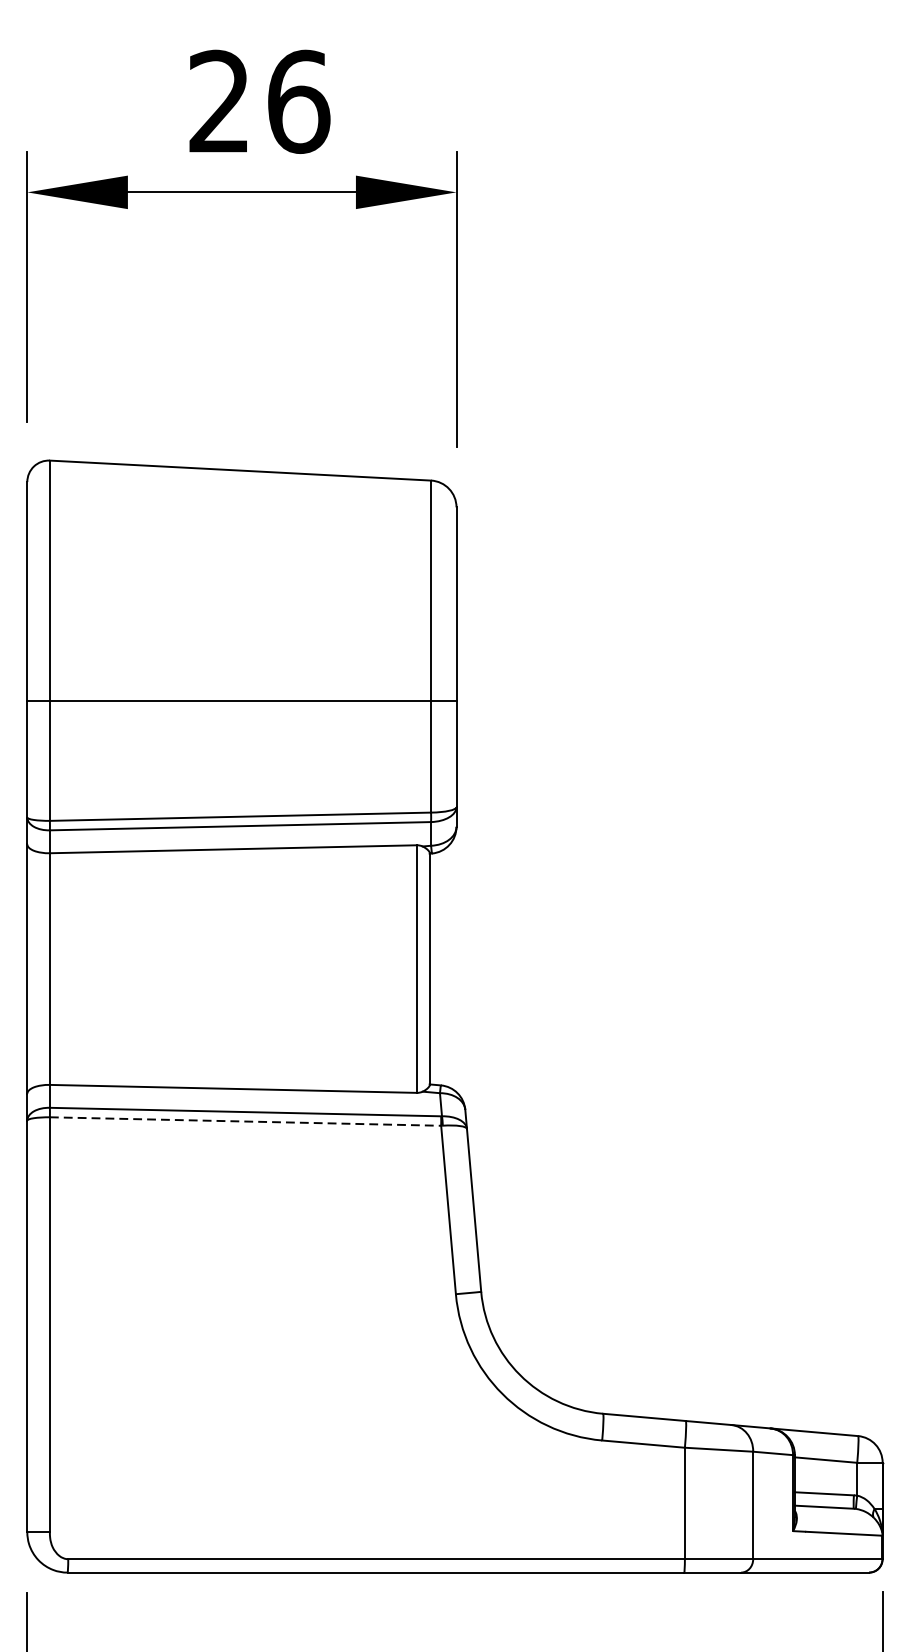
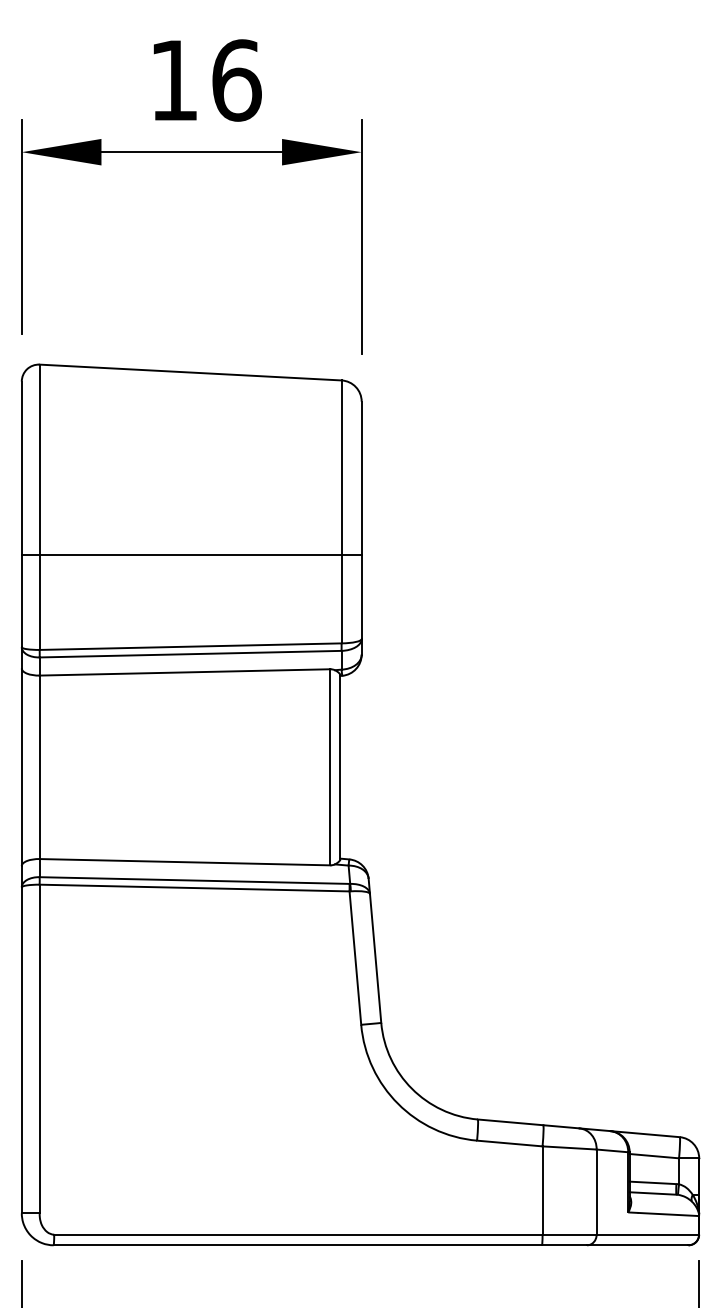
text: (218, 100) -> (173, 79), 26 -> 16
line: (245, 1122) -> (194, 888), dashed -> solid

